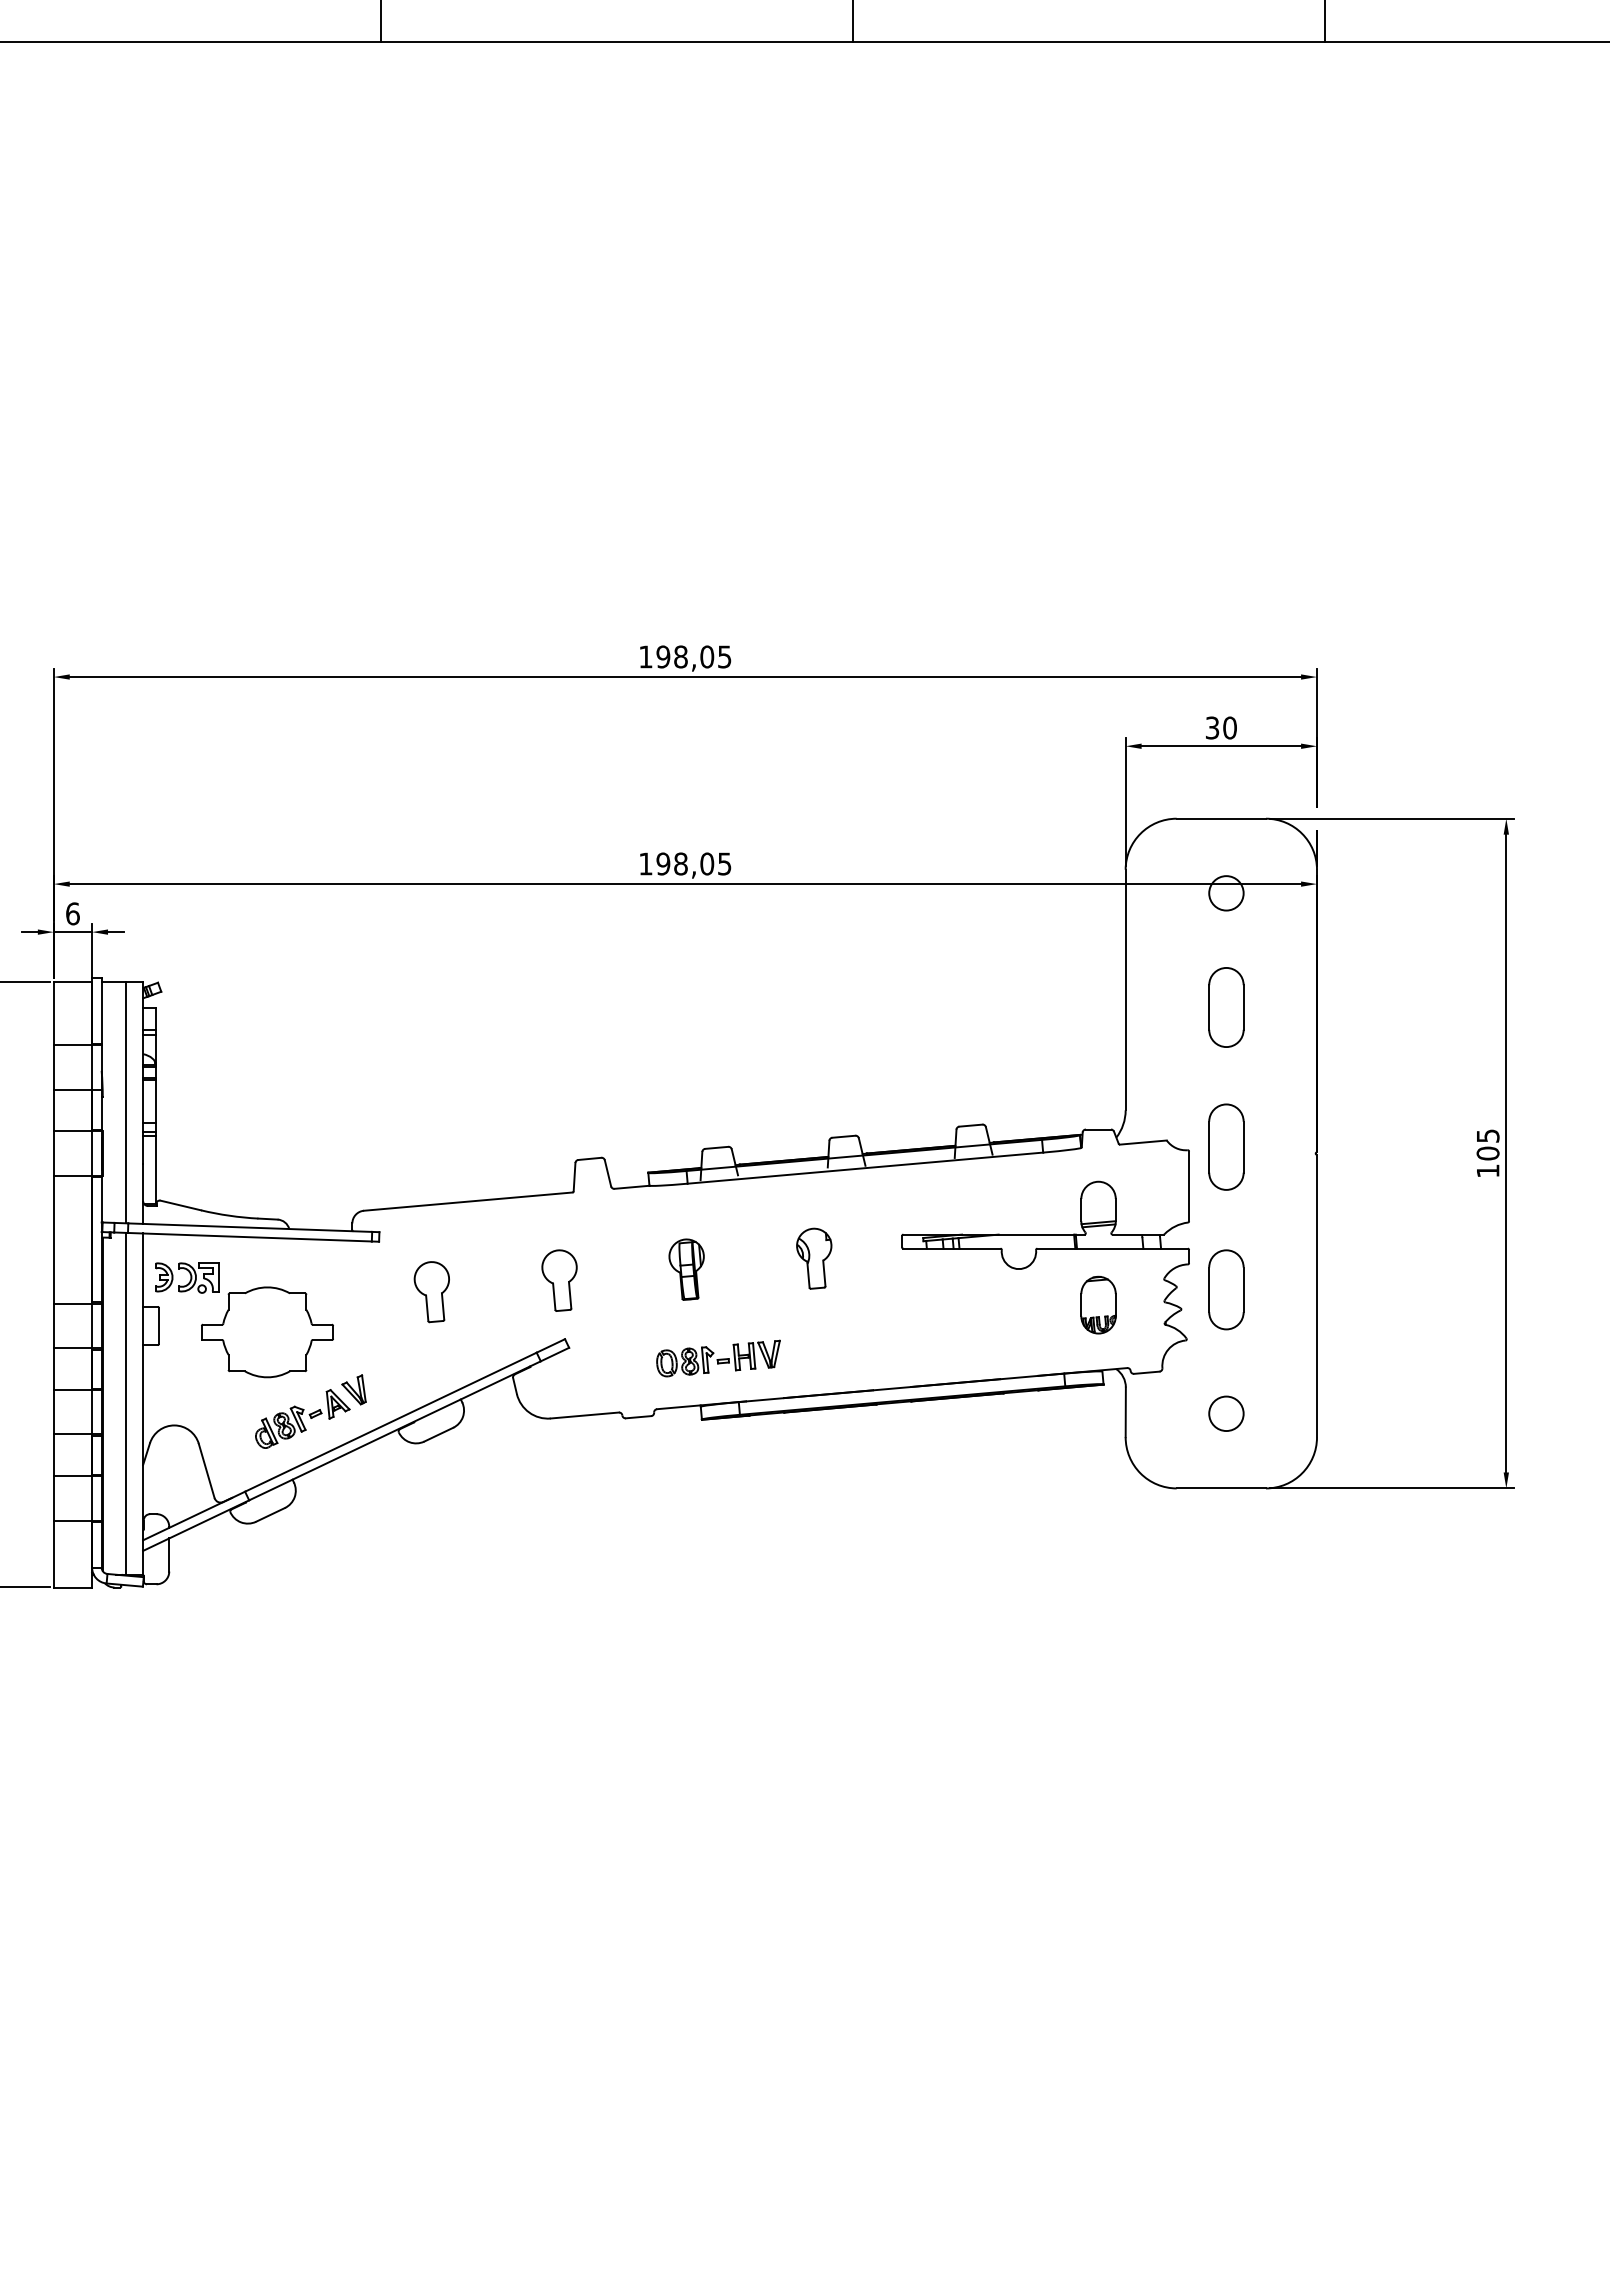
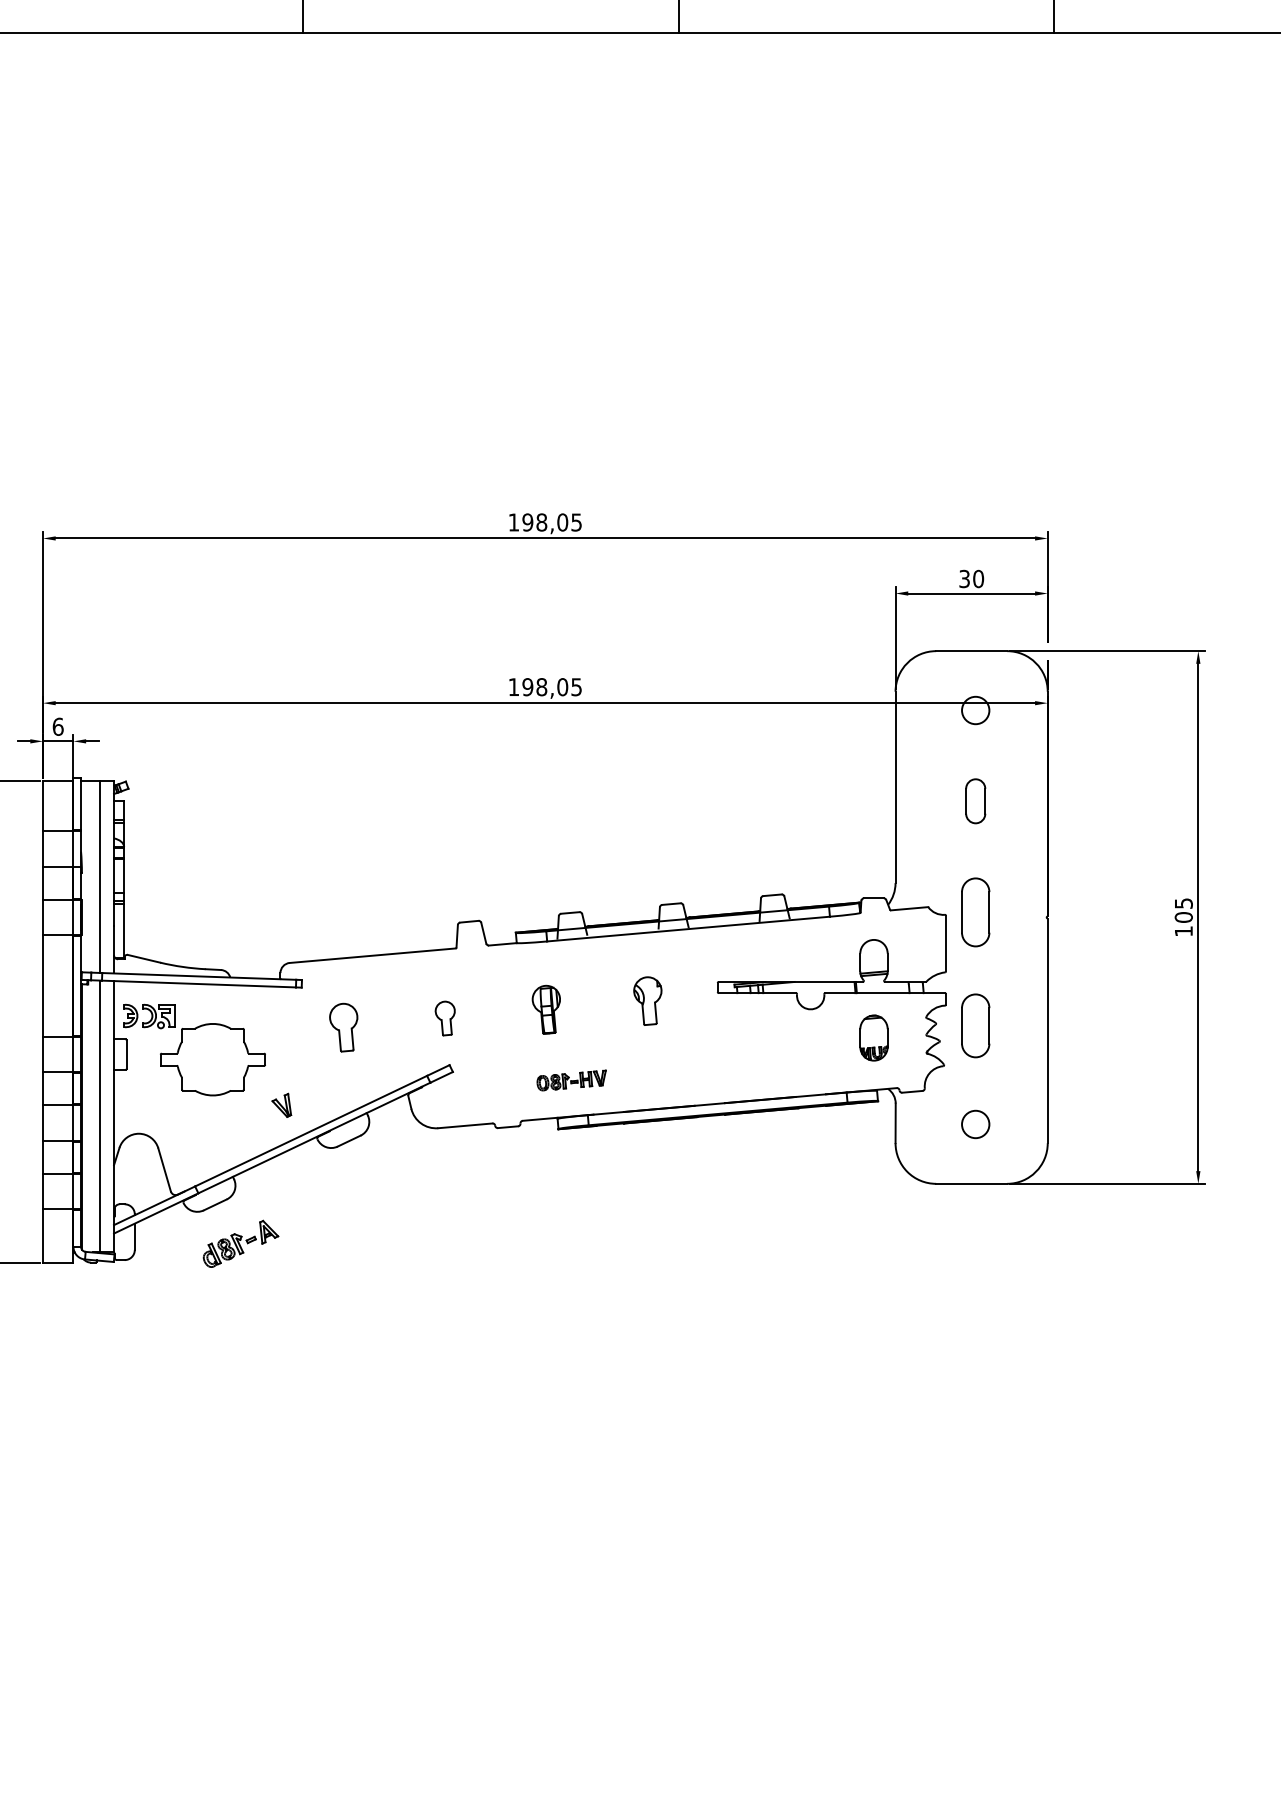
part: (1226, 1007) -> (975, 801), size x0.7
part: (559, 1280) -> (445, 1018), size x0.7
part: (718, 1358) -> (571, 1080), size x0.7
part: (302, 1418) -> (240, 1243), moved

